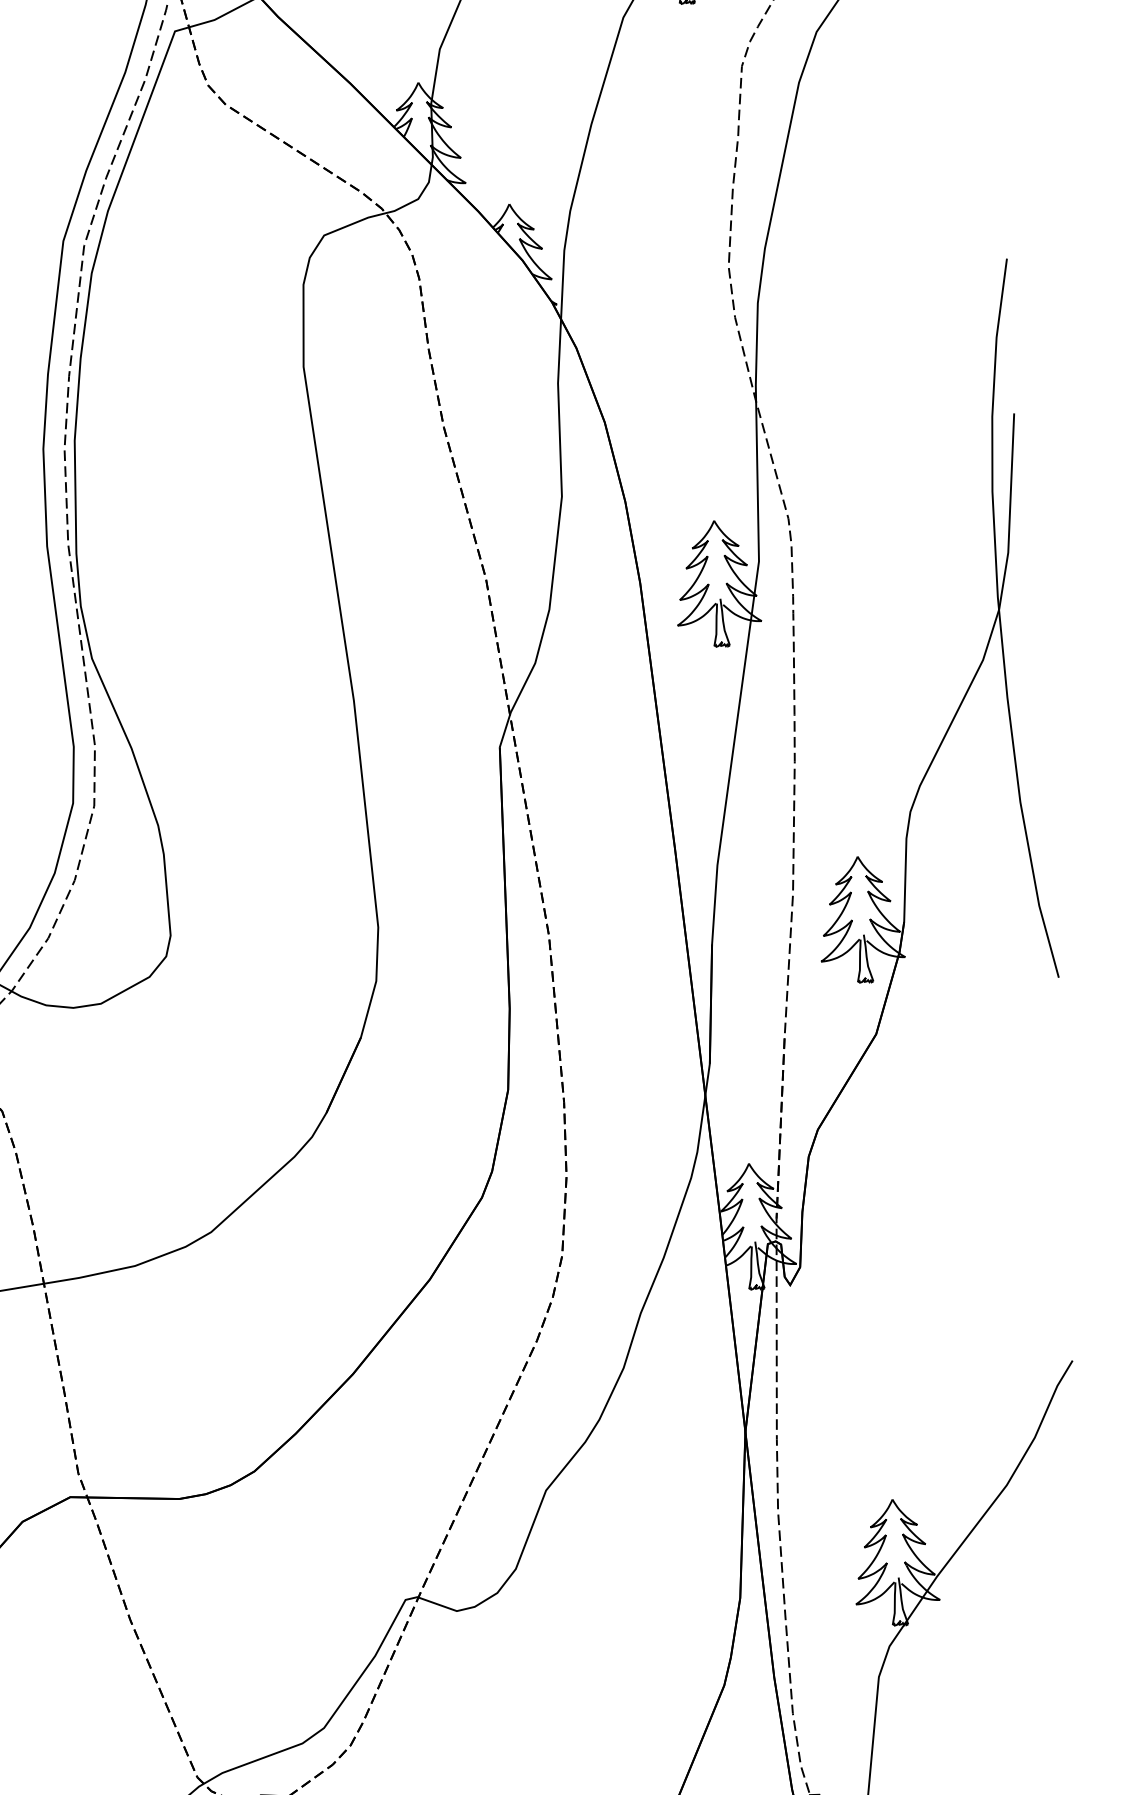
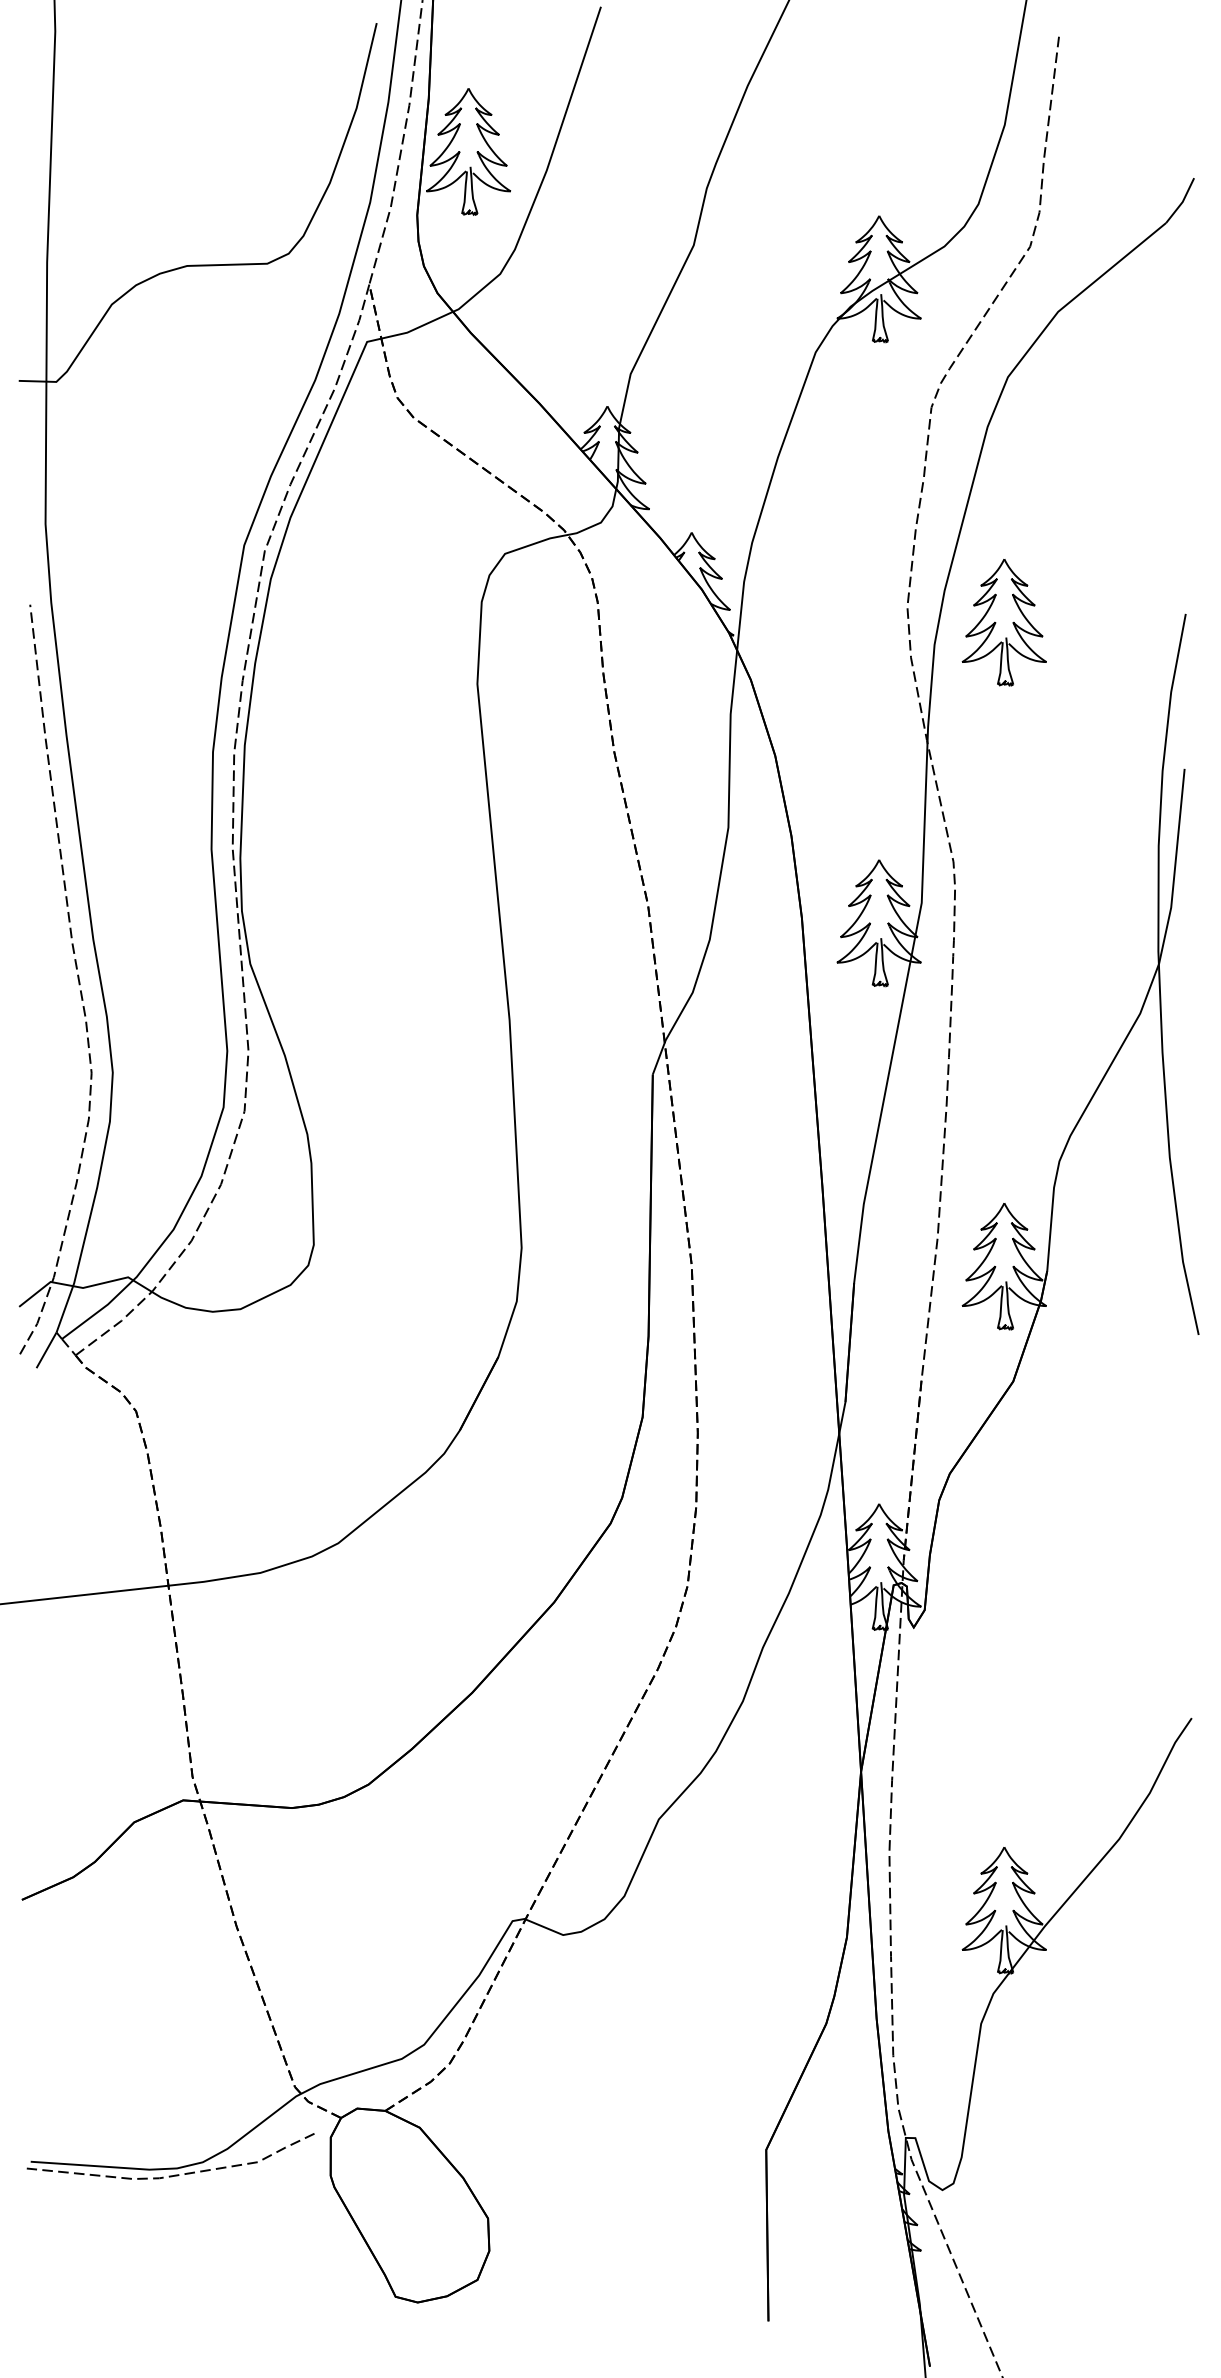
part: (825, 277) -> (1003, 622), added

